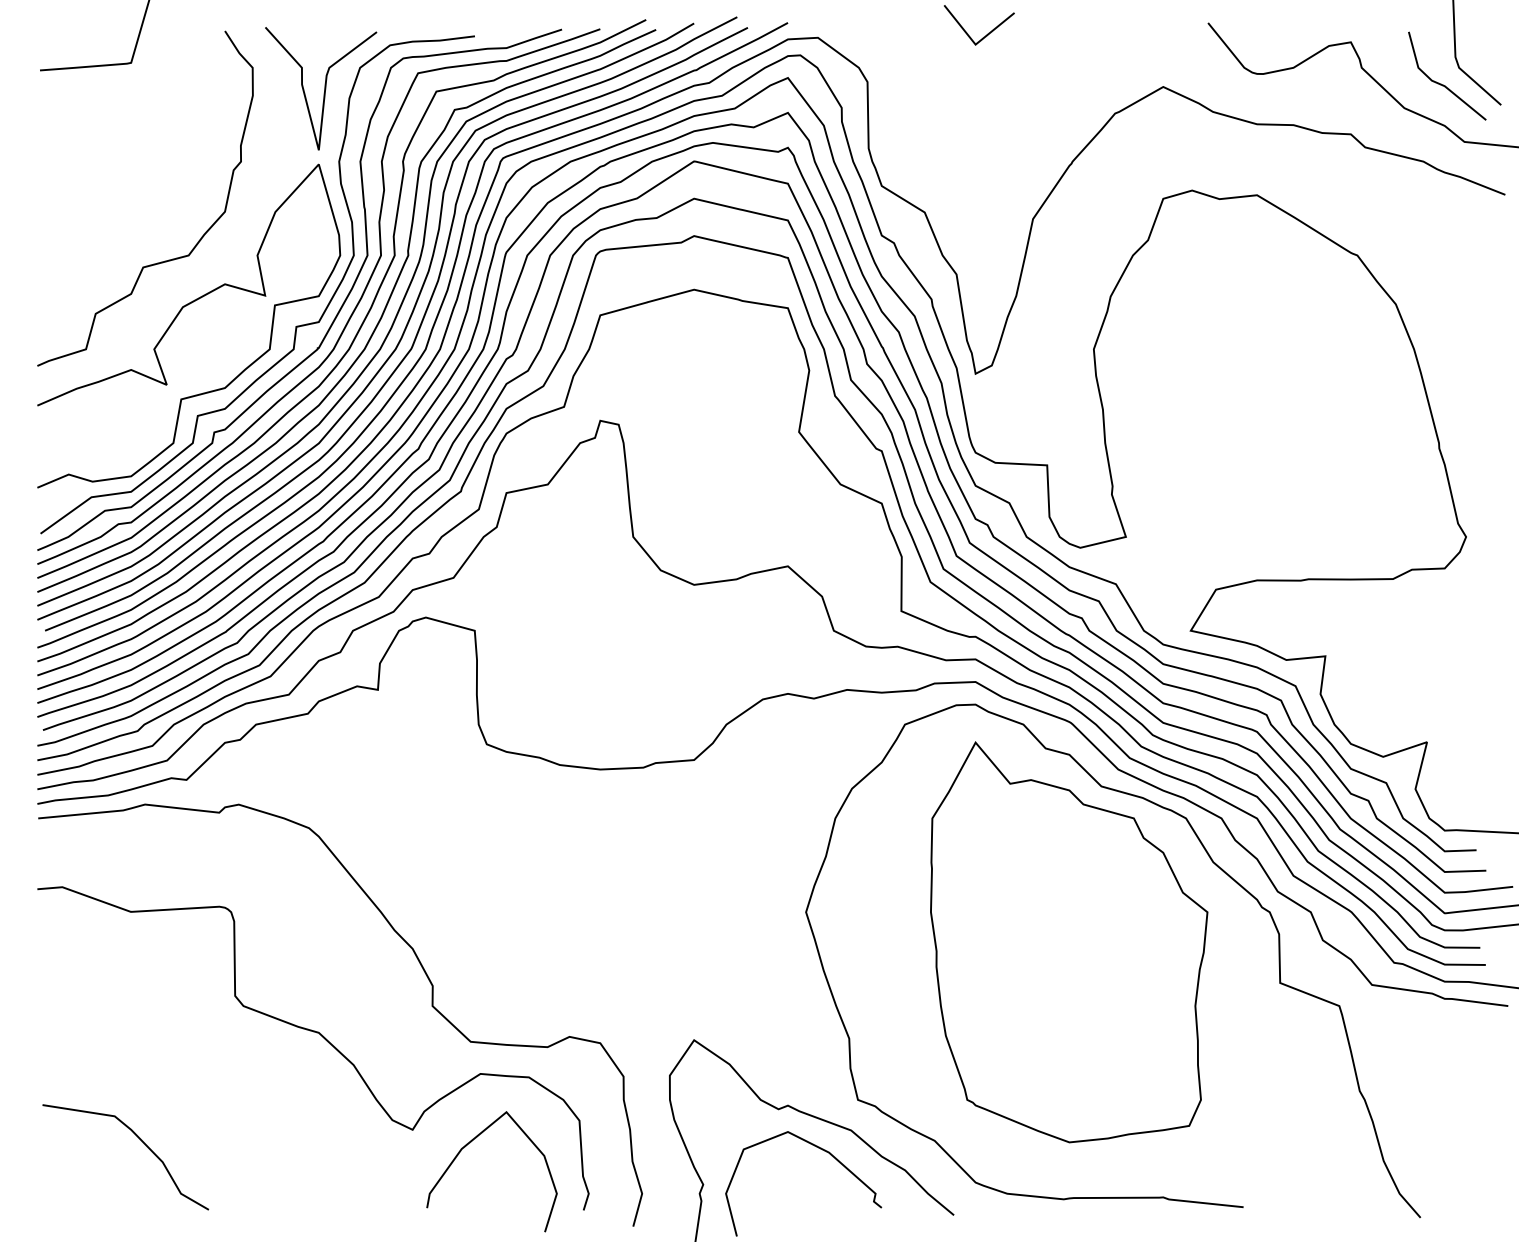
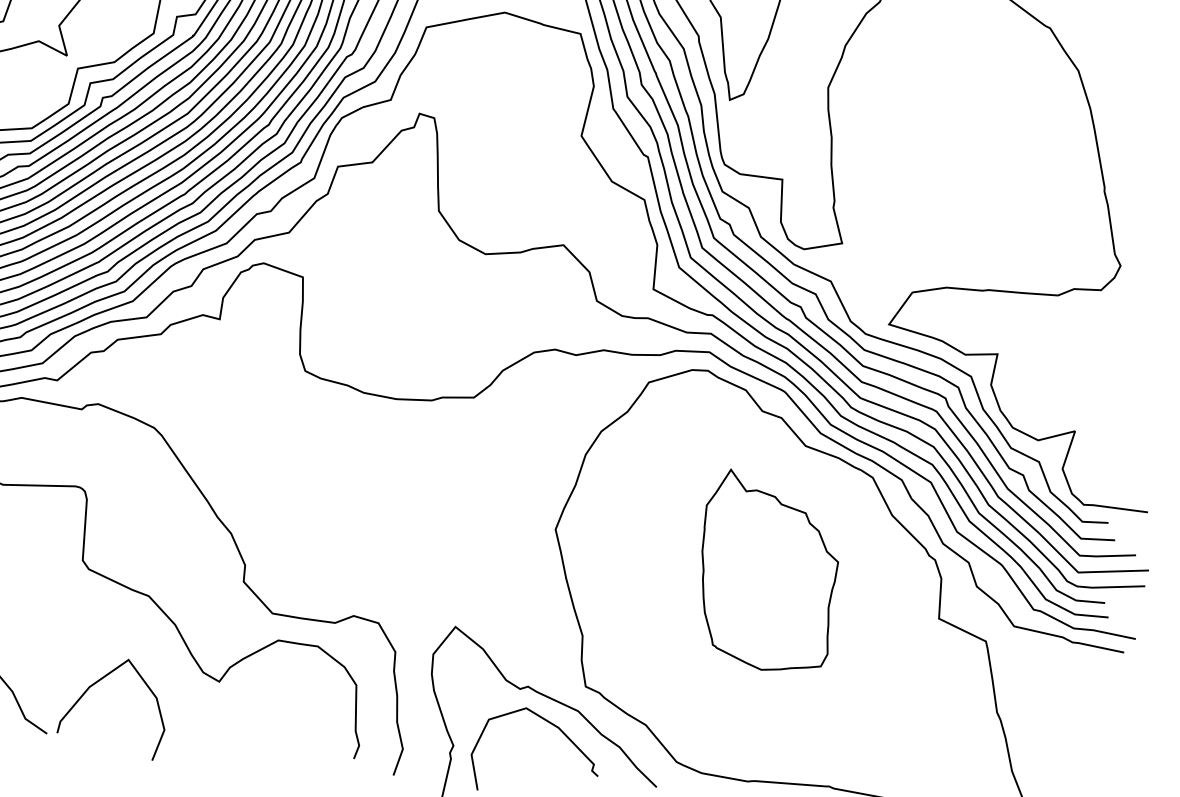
part: (1069, 942) -> (769, 571), size x0.6
curve: (470, 1143) -> (97, 683), moved

